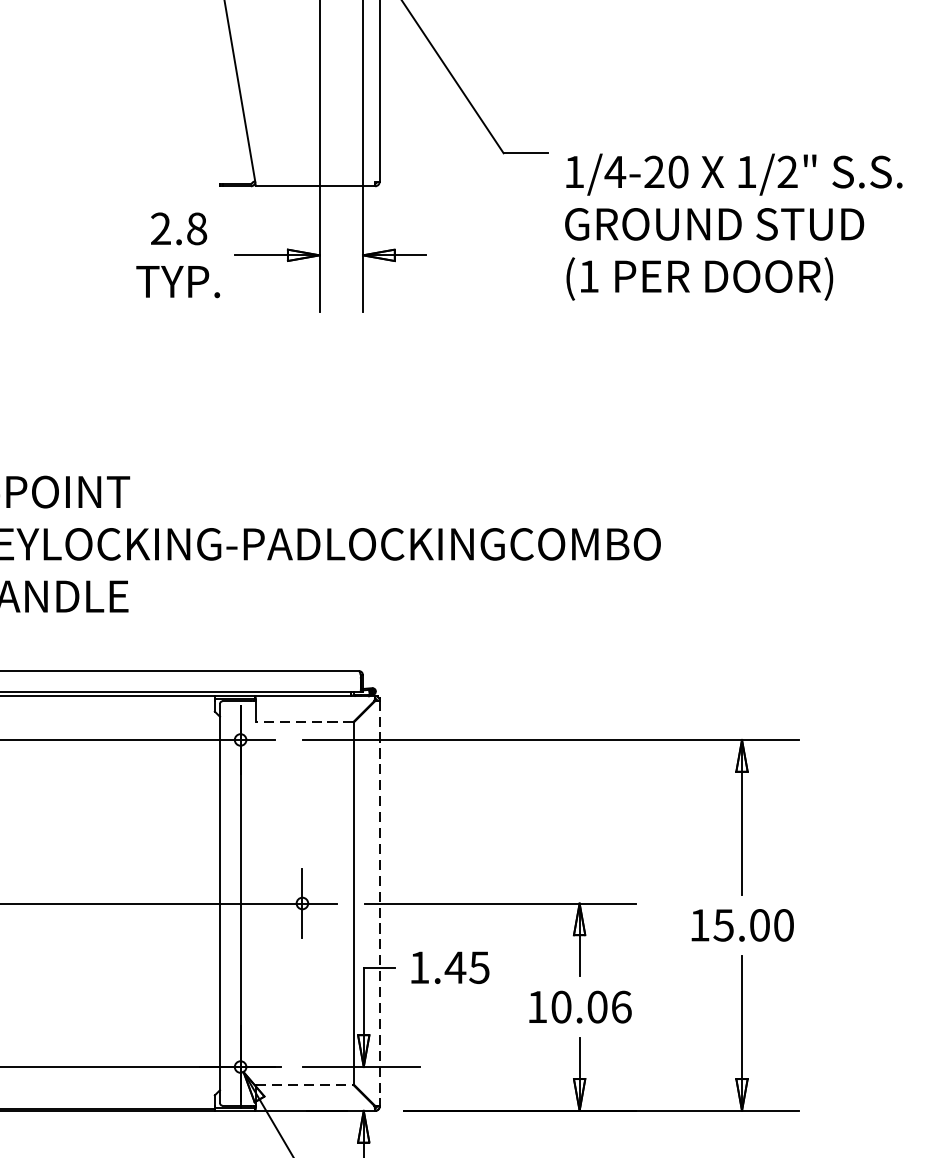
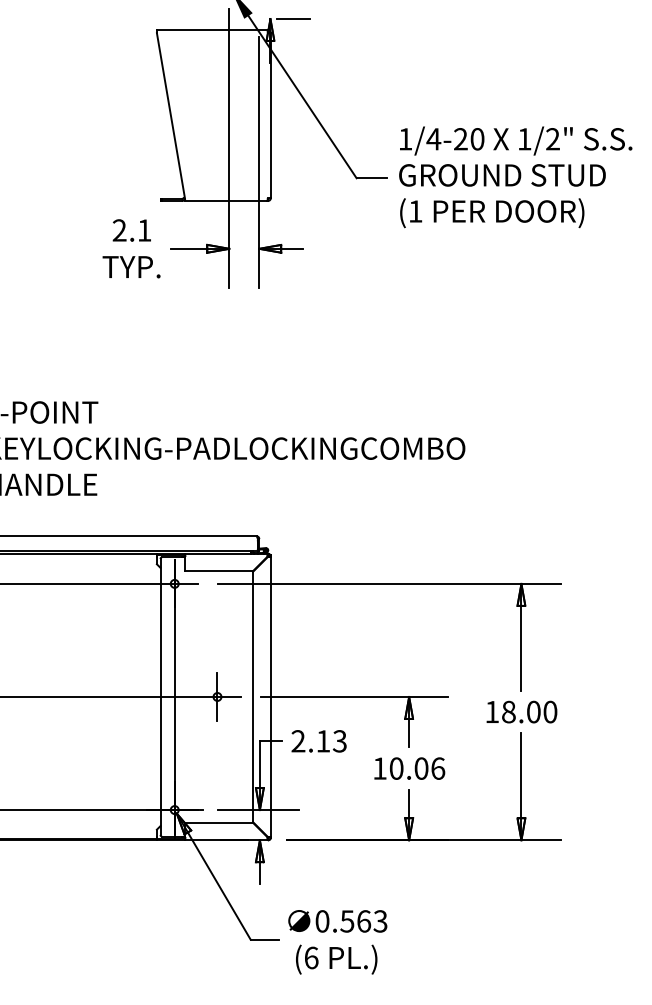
text: (733, 227) -> (515, 177), moved
text: (196, 228) -> (144, 230), 2.8 -> 2.1
line: (305, 722) -> (219, 571), dashed -> solid
line: (379, 904) -> (270, 697), dashed -> solid
text: (723, 924) -> (508, 711), 15.00 -> 18.00
text: (448, 967) -> (318, 741), 1.45 -> 2.13
line: (305, 1085) -> (219, 822), dashed -> solid

